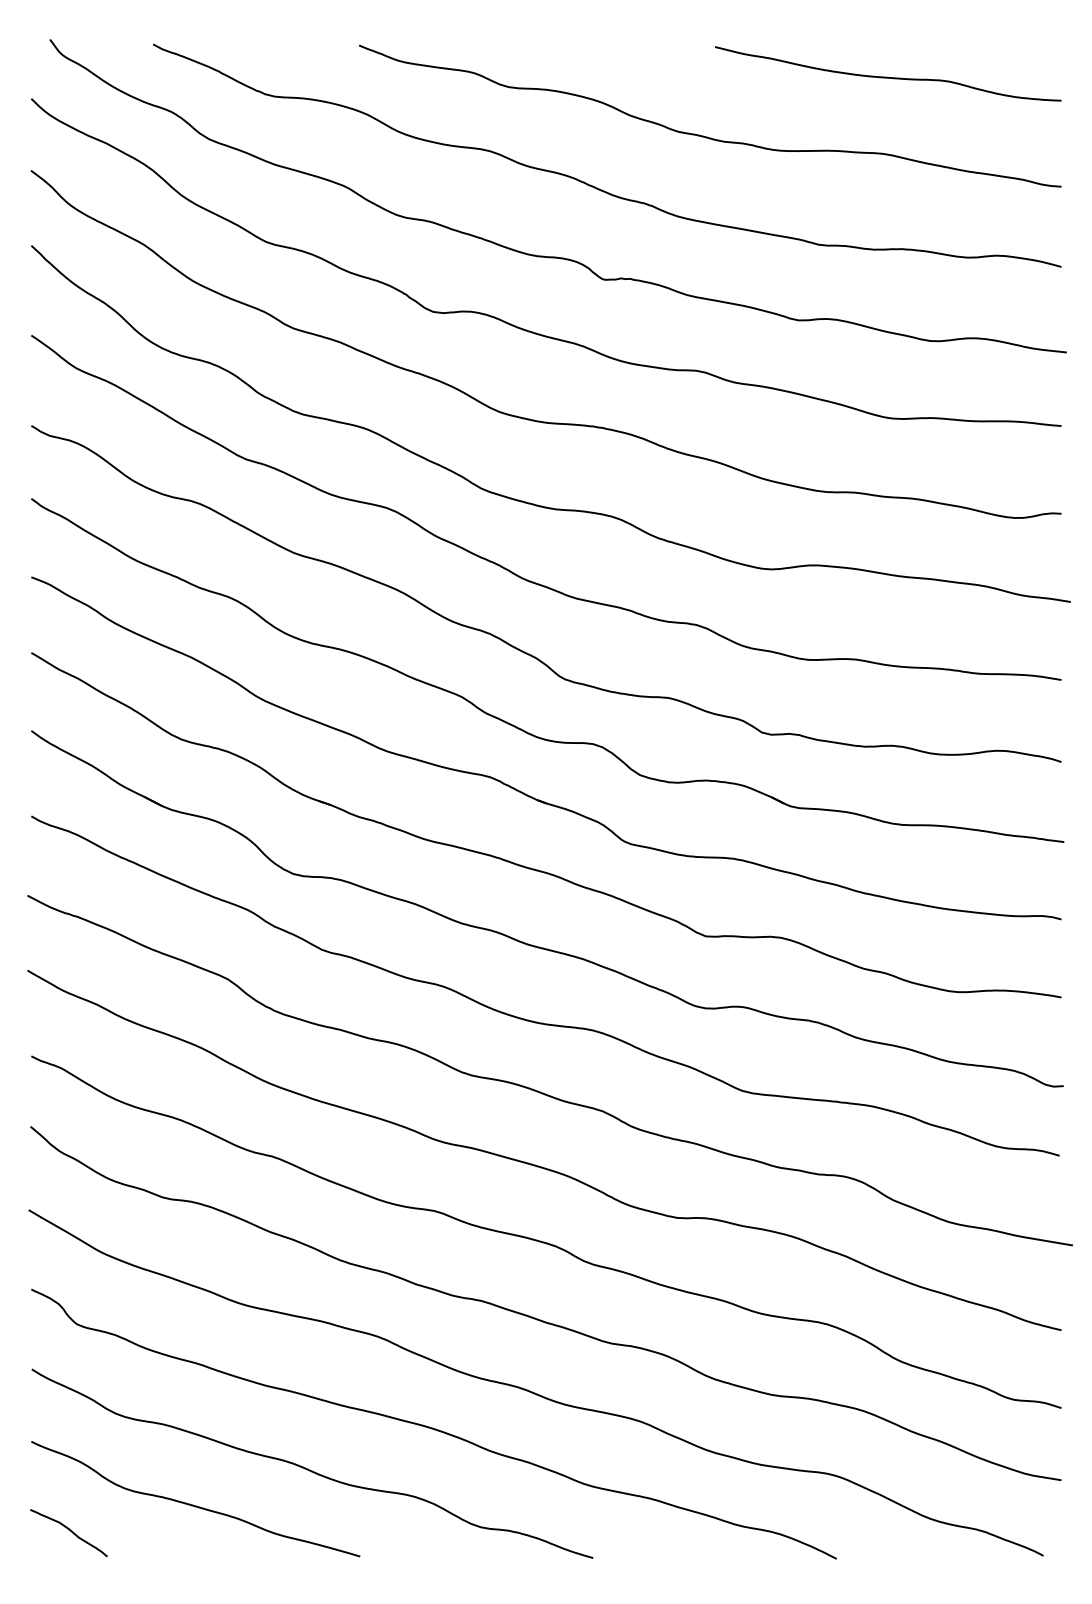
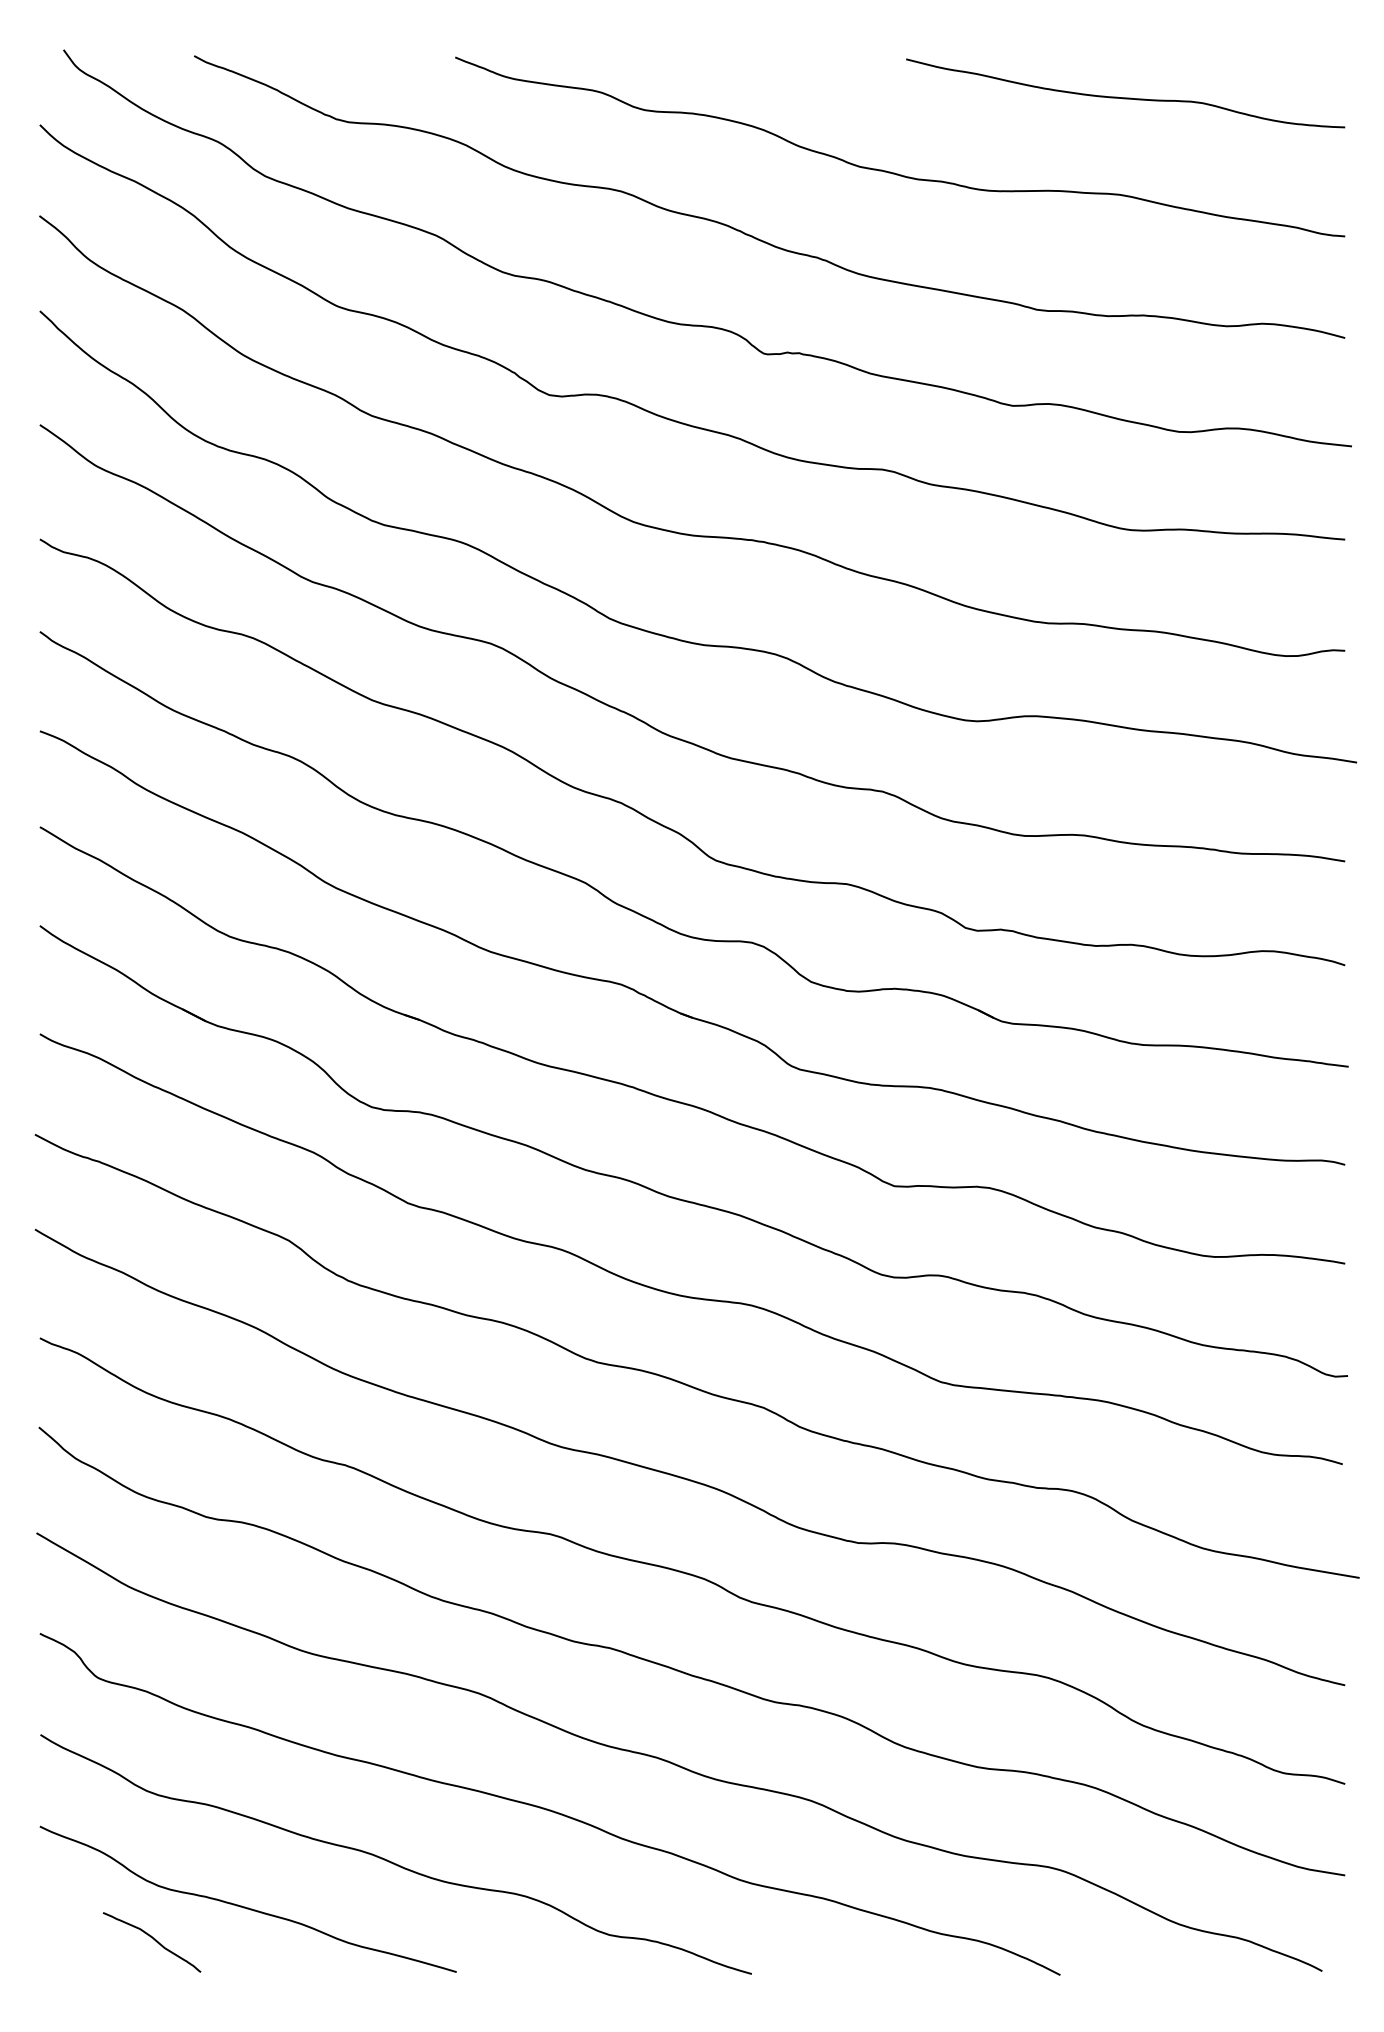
curve: (70, 1531) -> (154, 1940), moved

